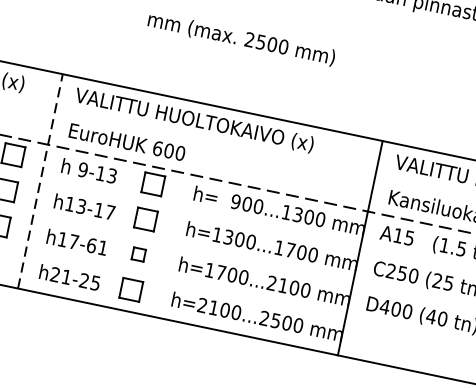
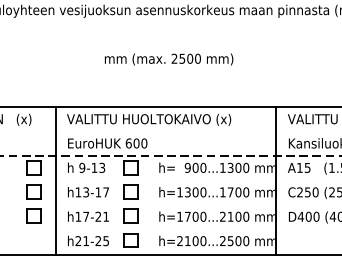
line: (40, 181) -> (55, 181), dashed -> solid
text: (91, 245) -> (98, 216), h17-61 -> h17-21
part: (138, 253) -> (130, 215), size x1.67

